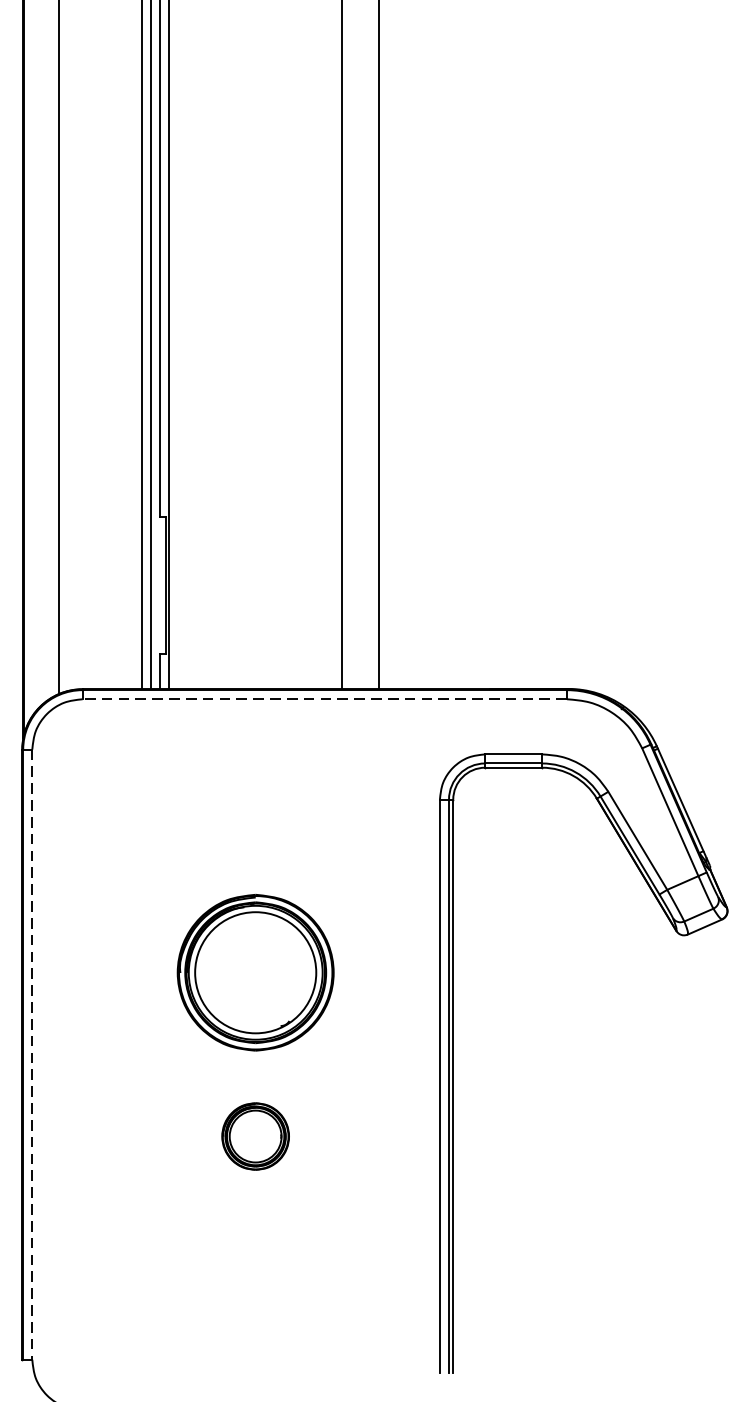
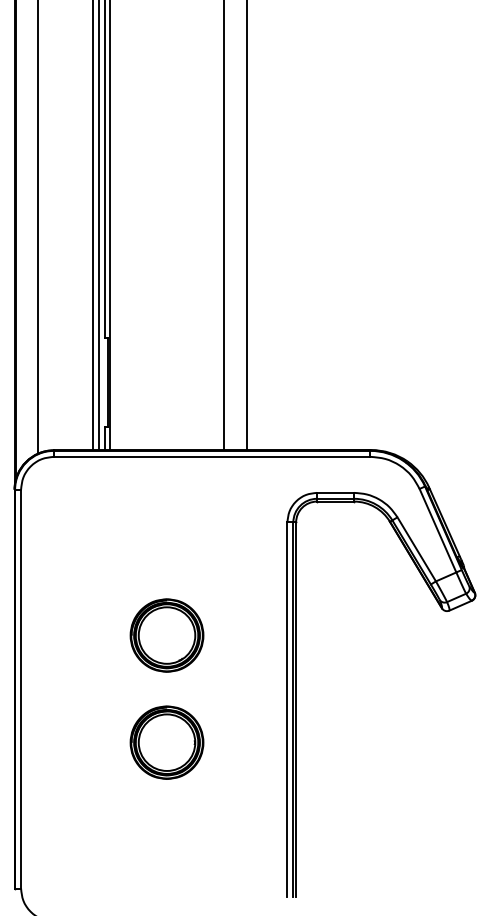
line: (323, 698) -> (211, 456), dashed -> solid
part: (254, 972) -> (166, 635), size x0.71
line: (32, 1055) -> (21, 689), dashed -> solid
part: (254, 1136) -> (166, 742), size x1.67

